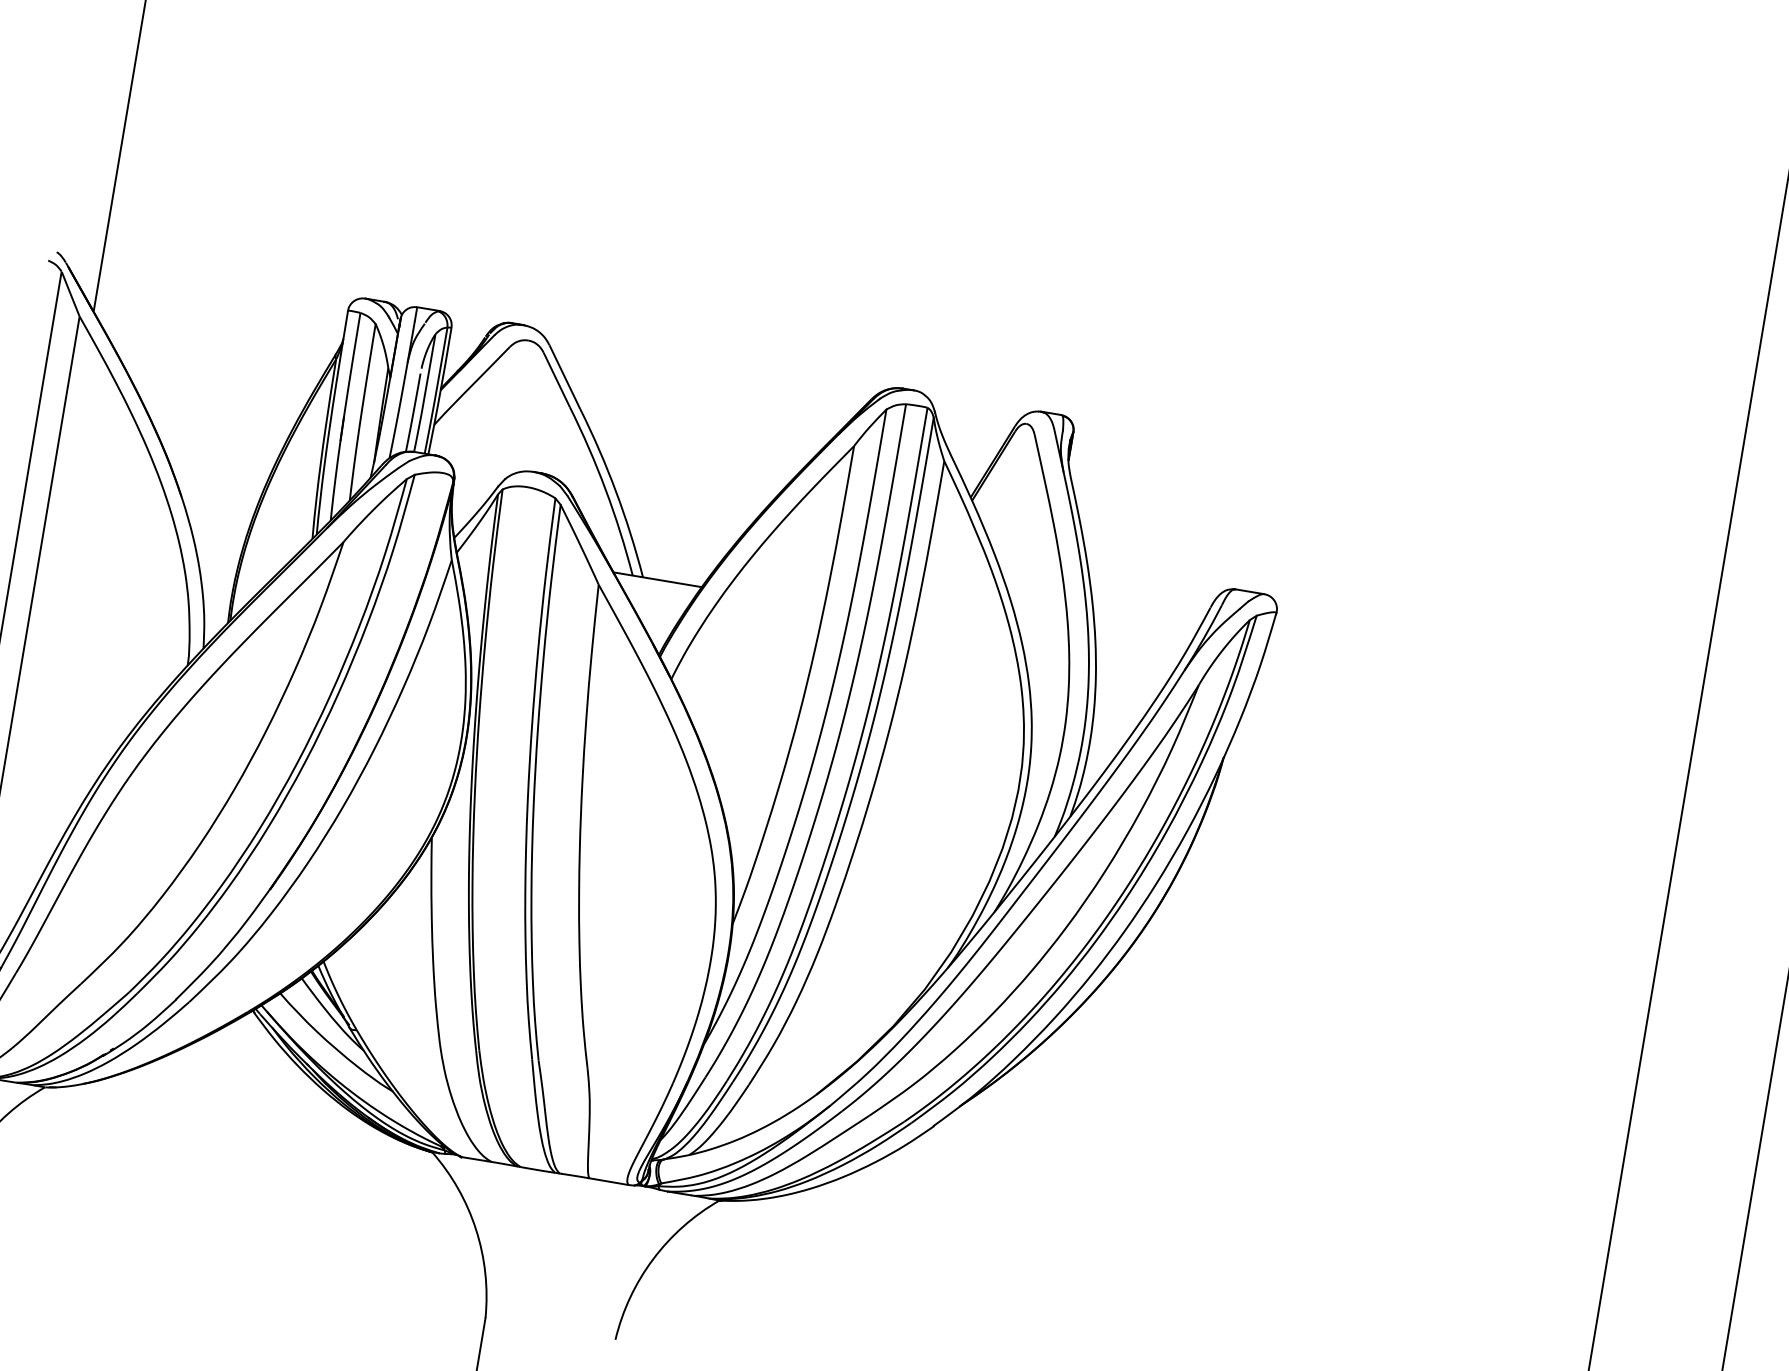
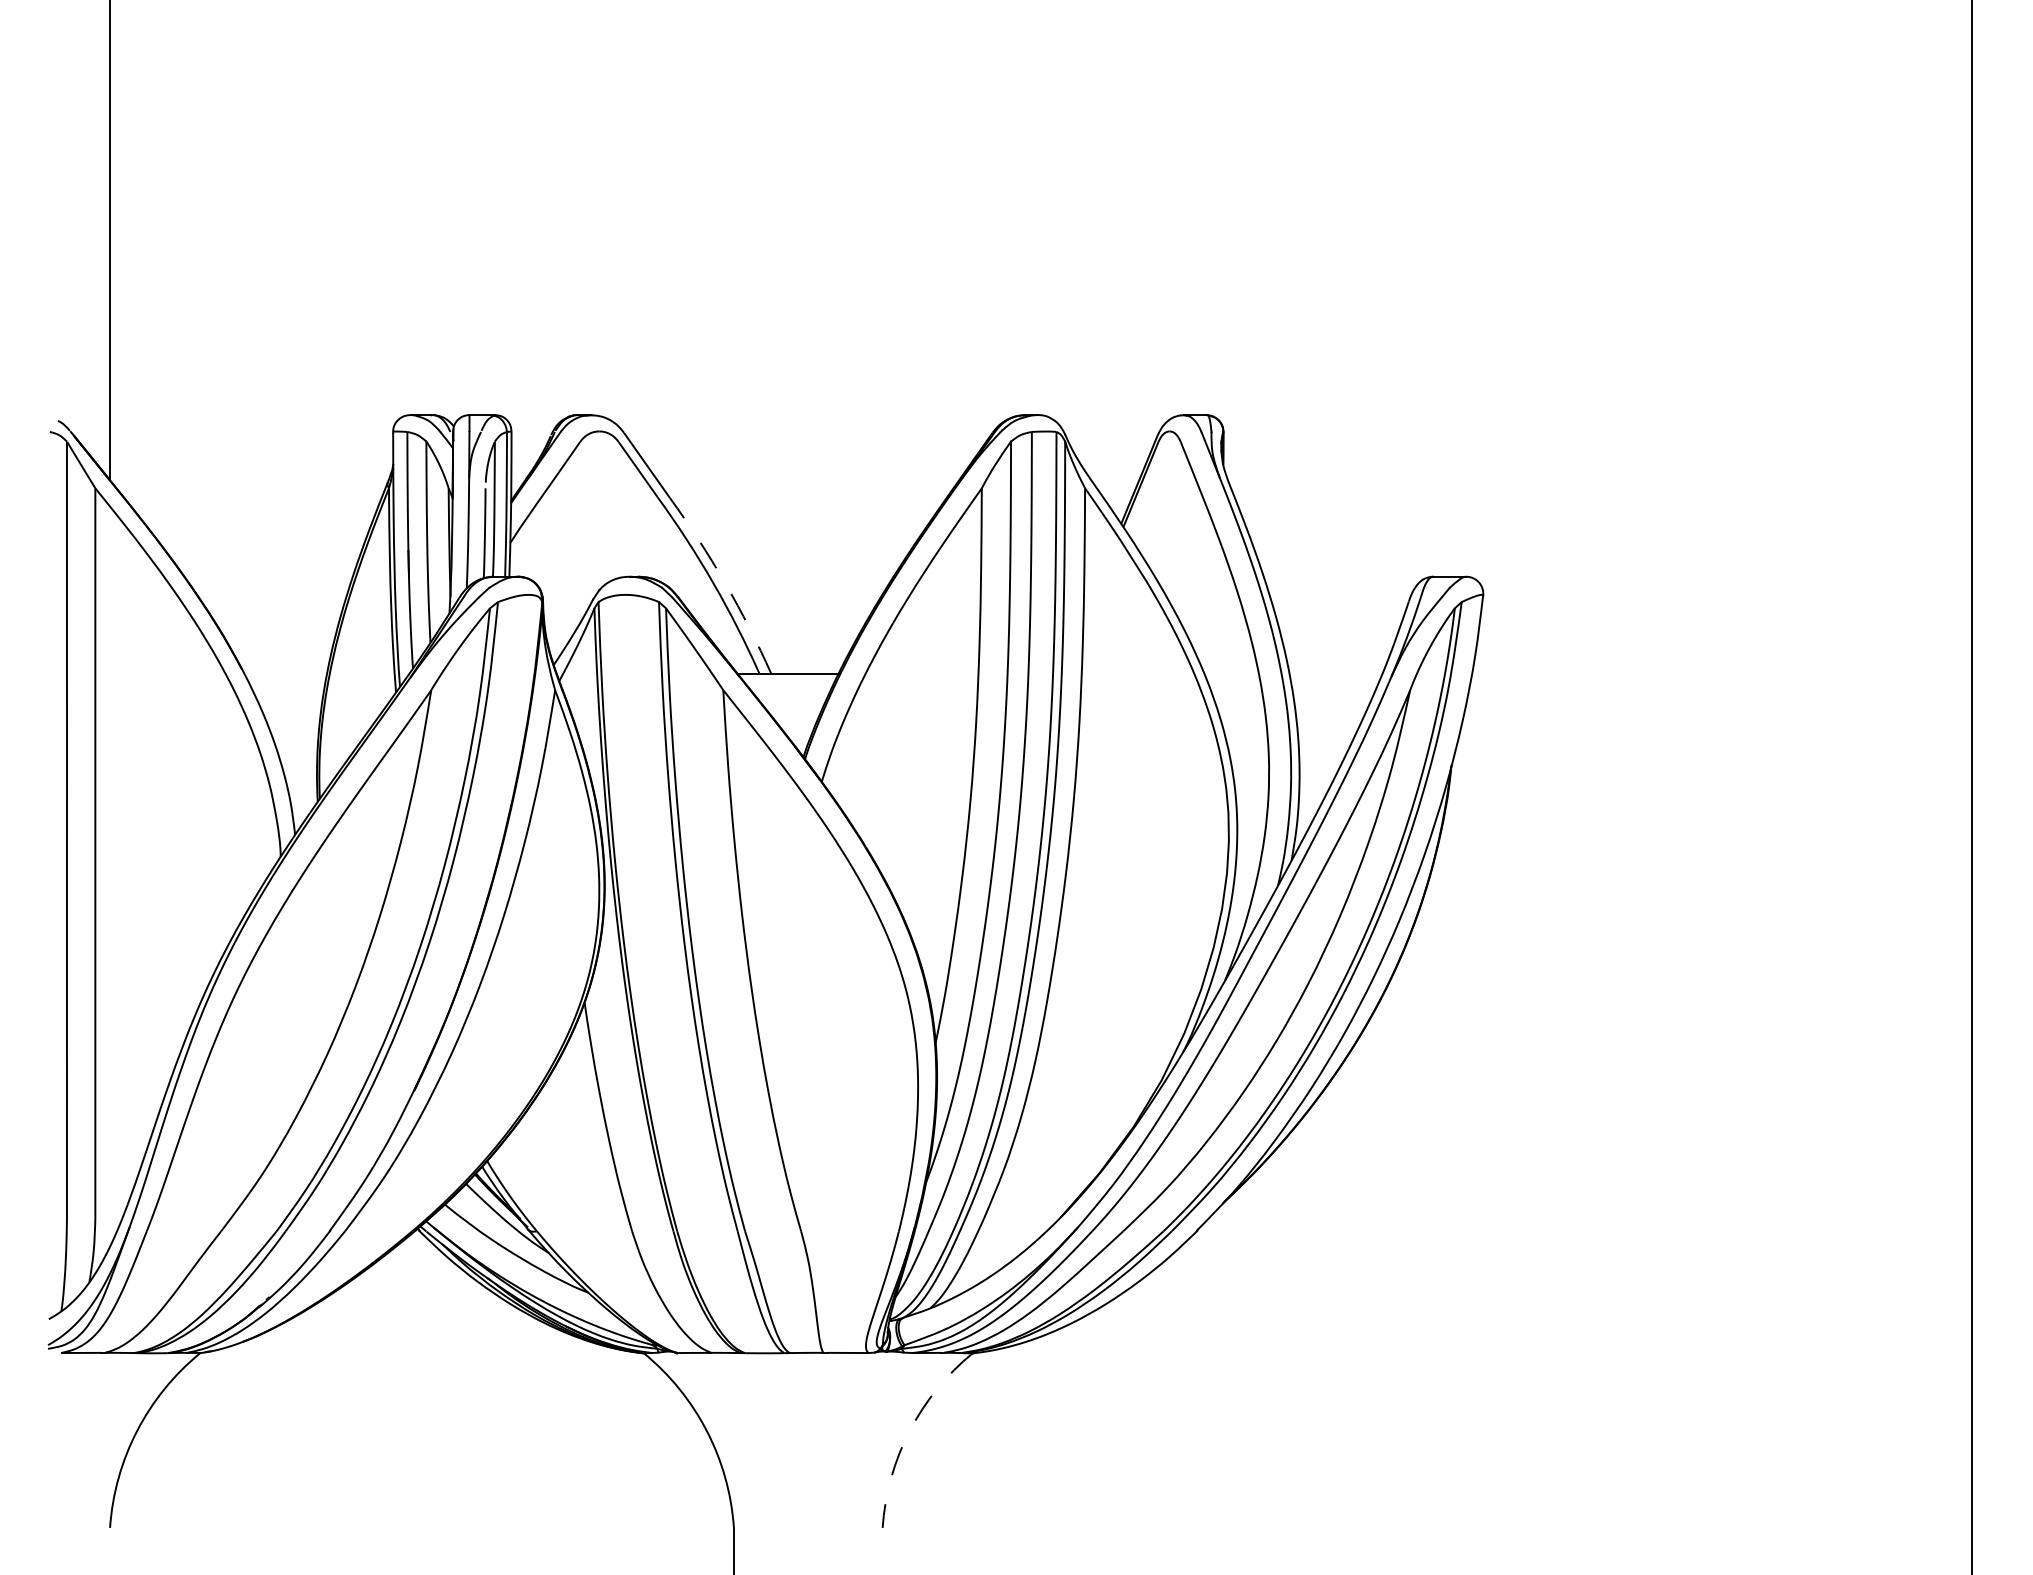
arc: (616, 491) -> (725, 583), solid -> dashed
arc: (653, 1259) -> (909, 1431), solid -> dashed

